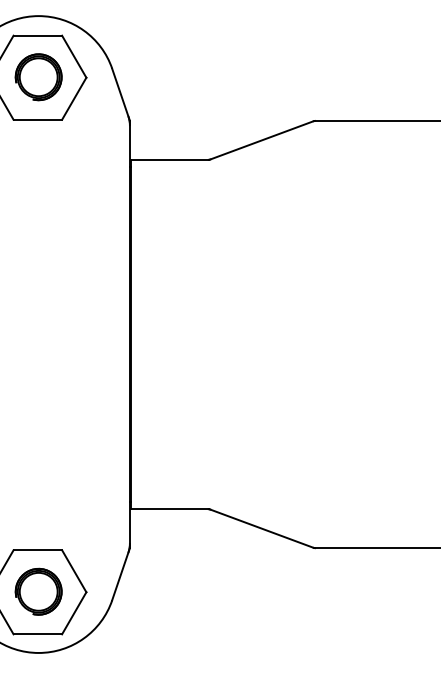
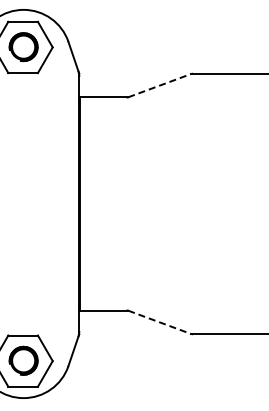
line: (261, 140) -> (159, 85), solid -> dashed
line: (261, 528) -> (159, 322), solid -> dashed

